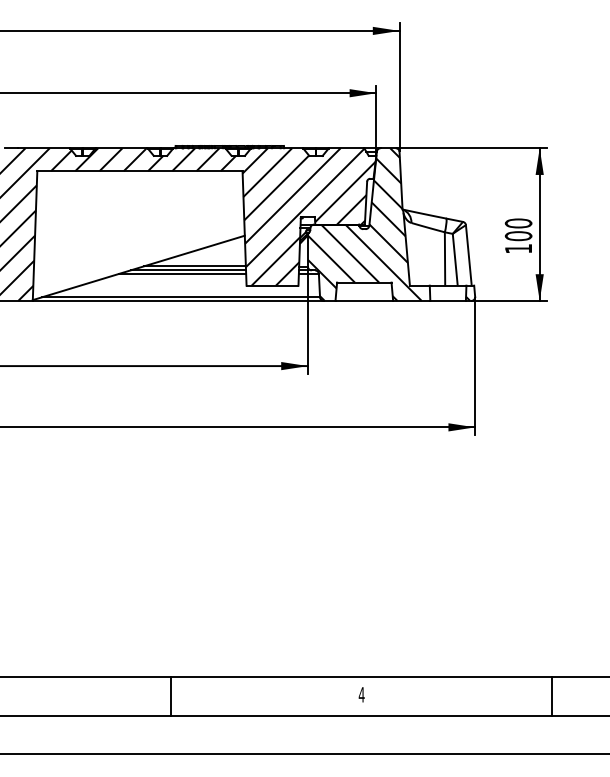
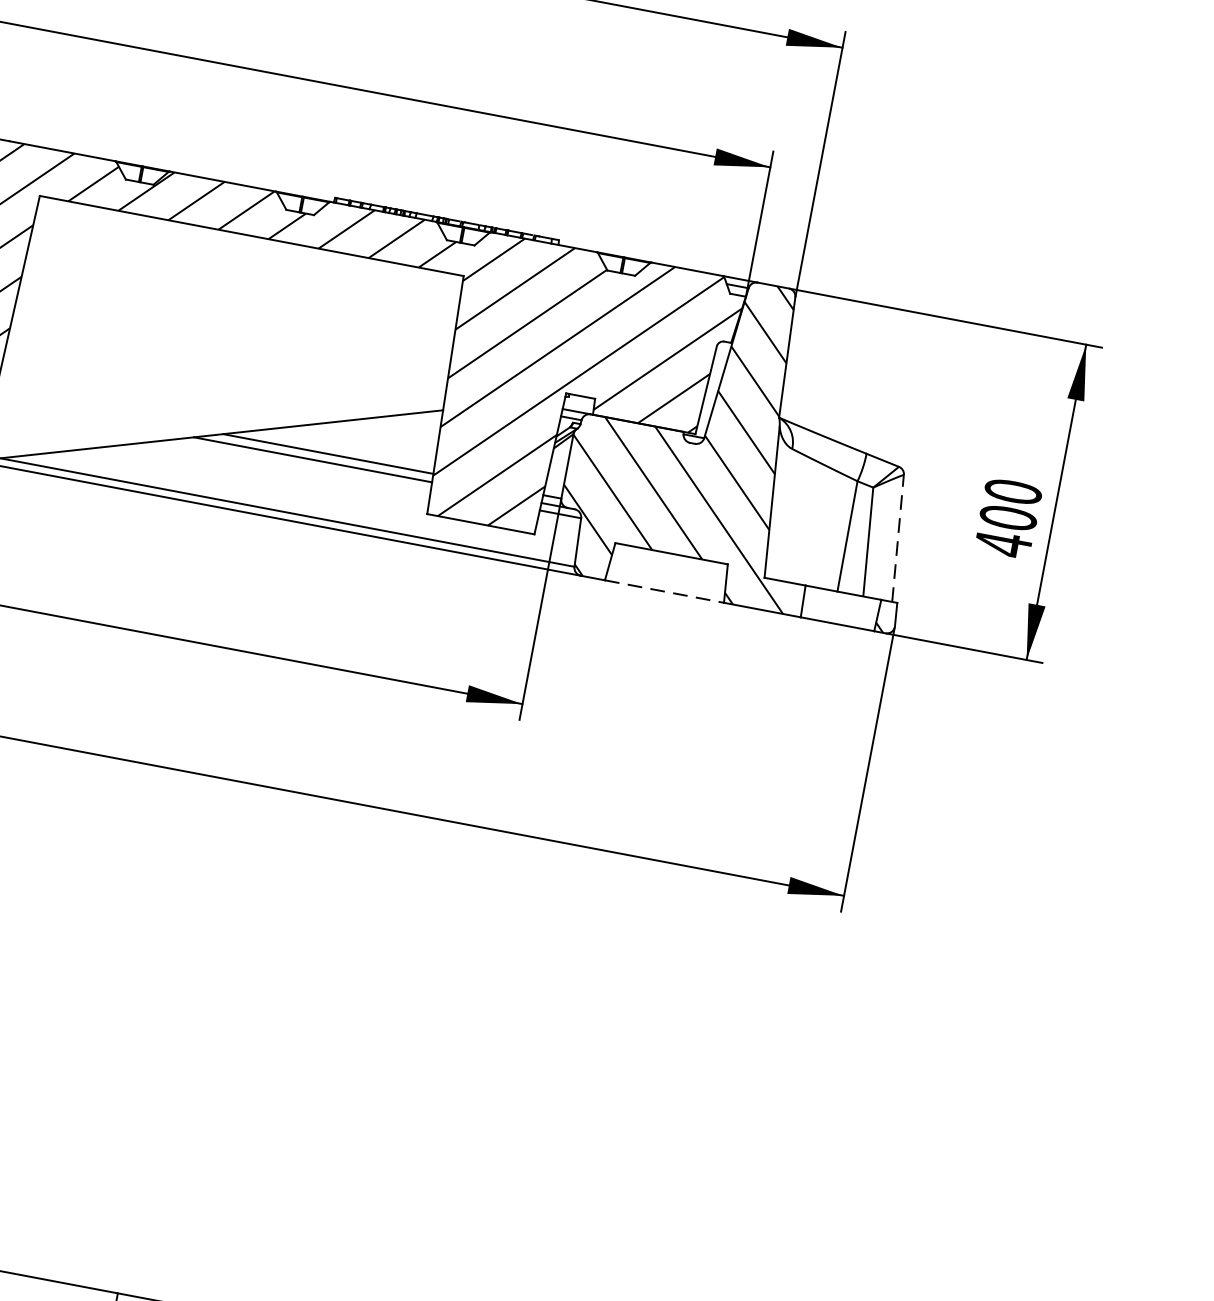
text: (518, 248) -> (1003, 543), 100 -> 400
line: (468, 254) -> (897, 536), solid -> dashed
line: (182, 274) -> (299, 466), removed
line: (364, 300) -> (665, 590), solid -> dashed

